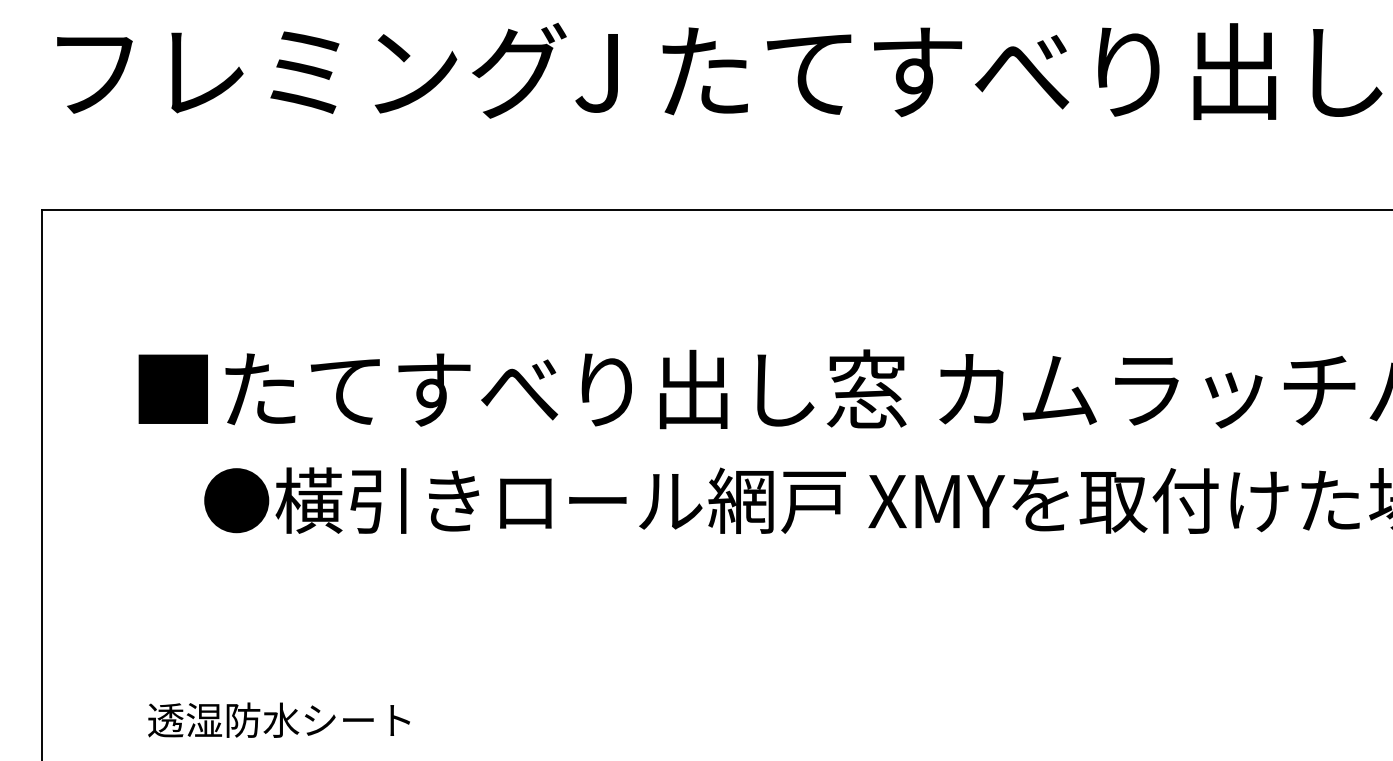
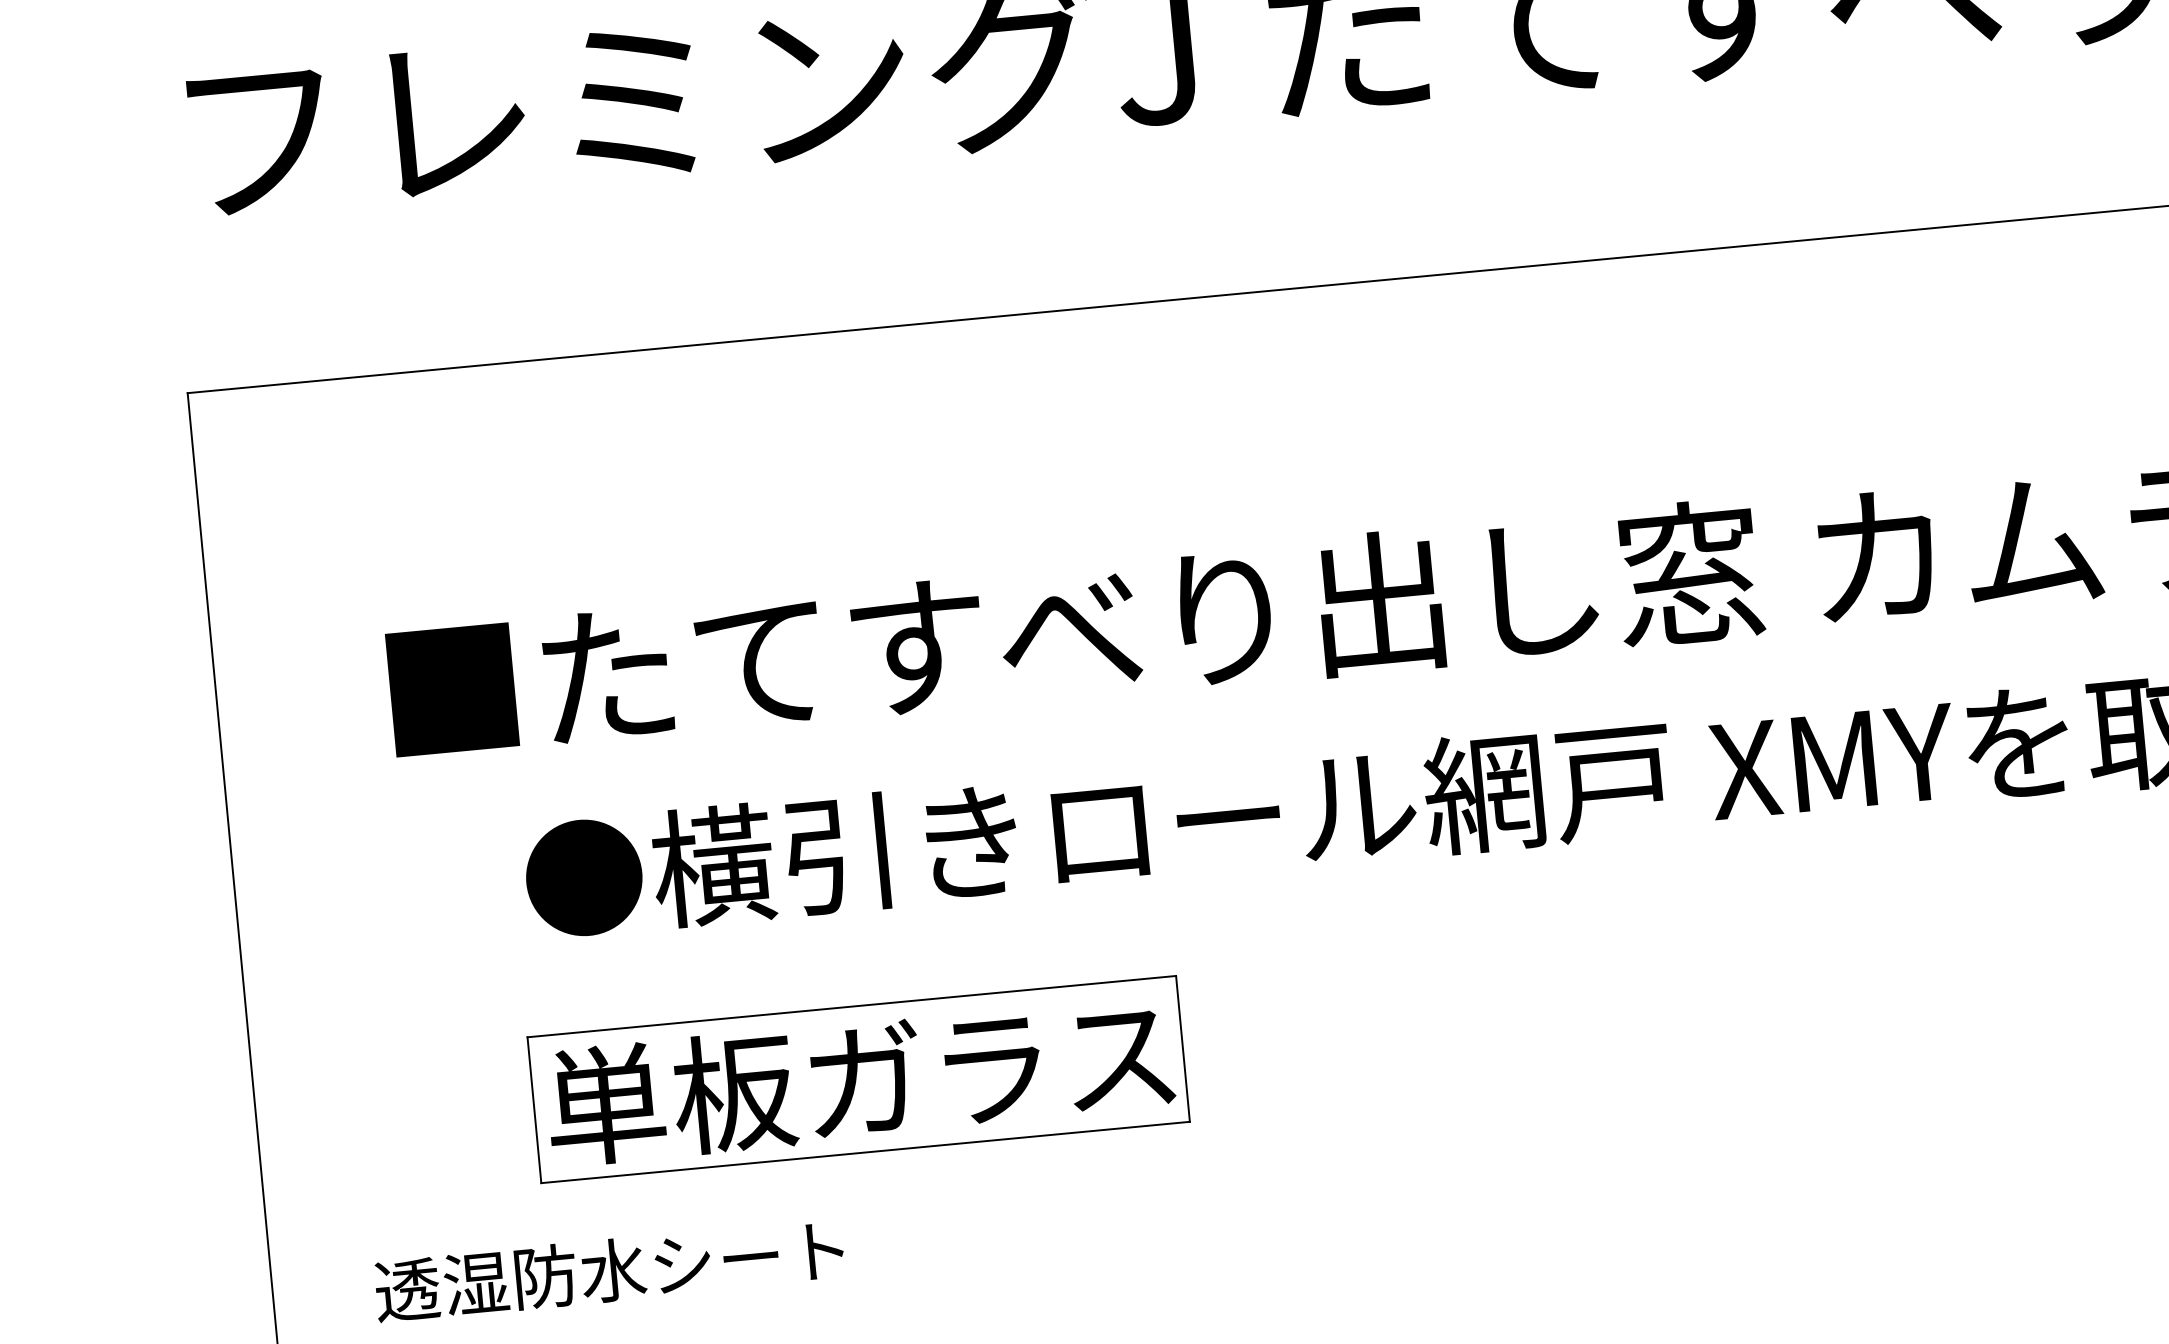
part: (378, 626) -> (858, 1078), added
text: (278, 719) -> (608, 1269), moved

